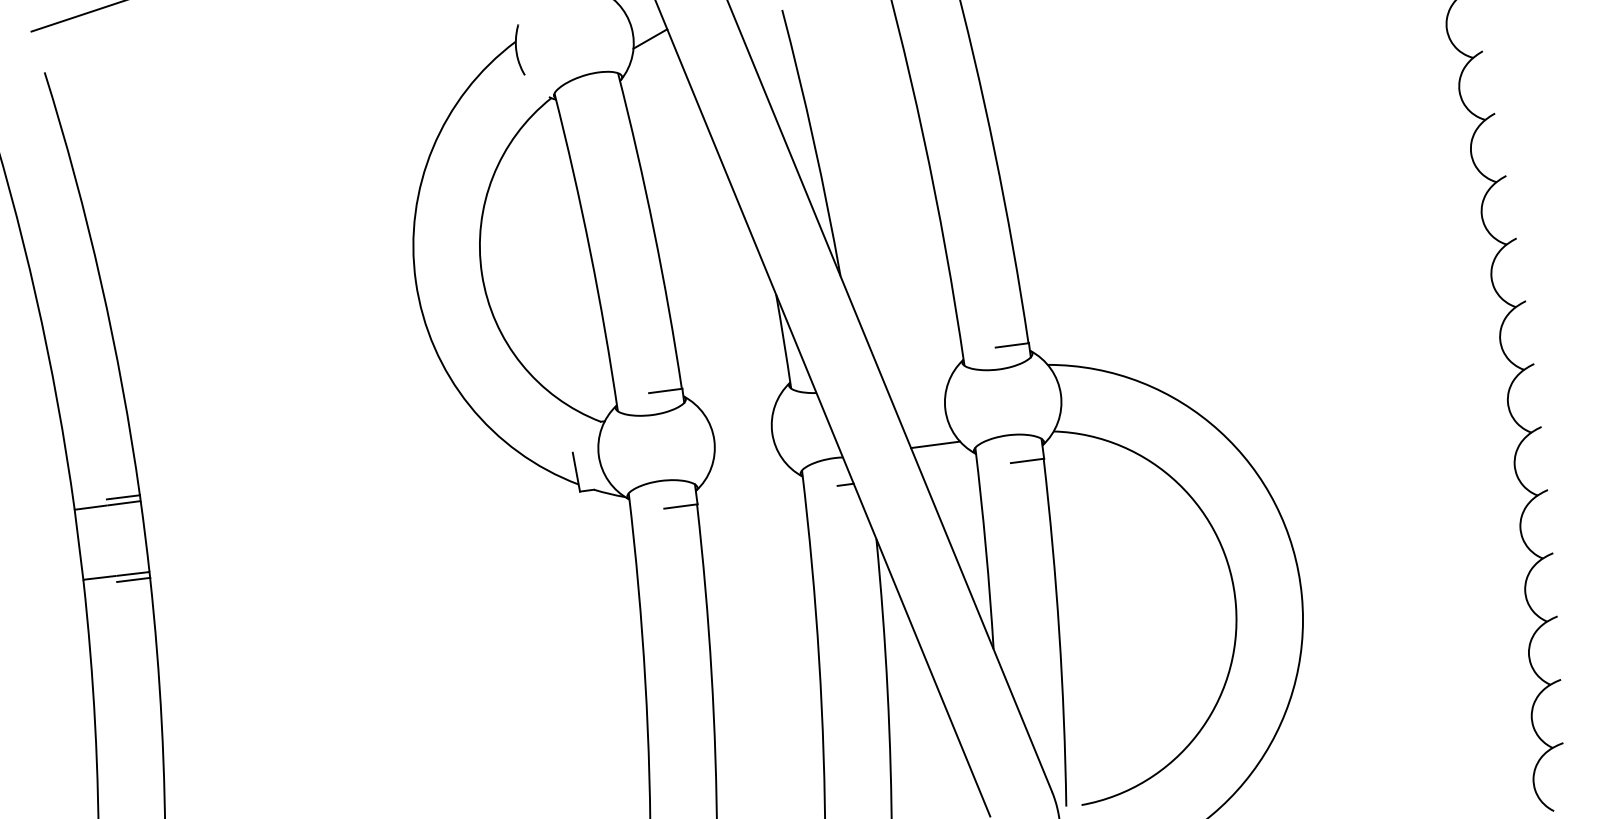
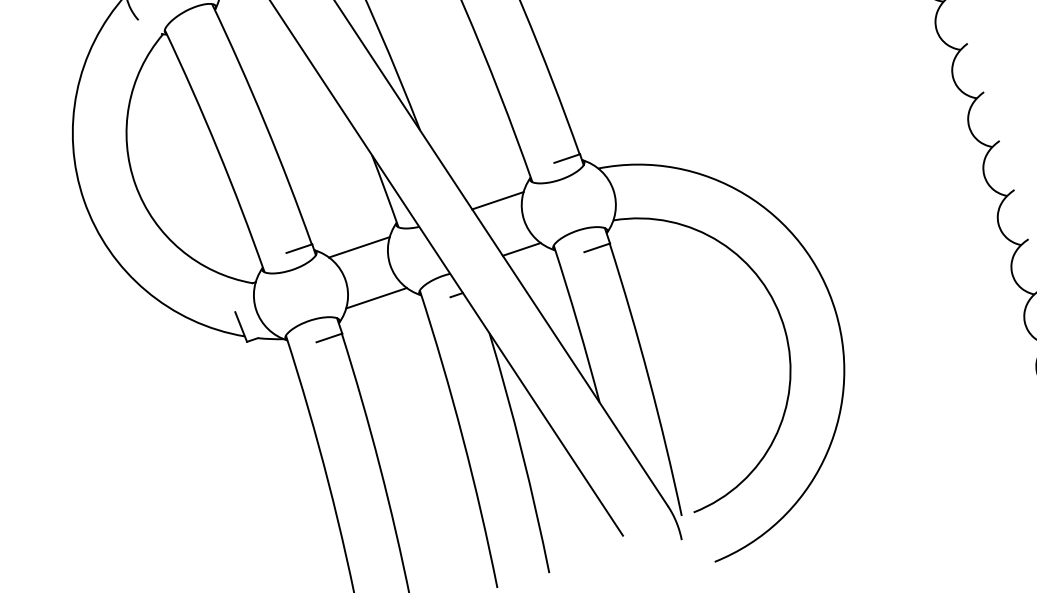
line: (917, 379) -> (497, 200), added
line: (738, 403) -> (359, 247), added
line: (747, 469) -> (376, 298), added

